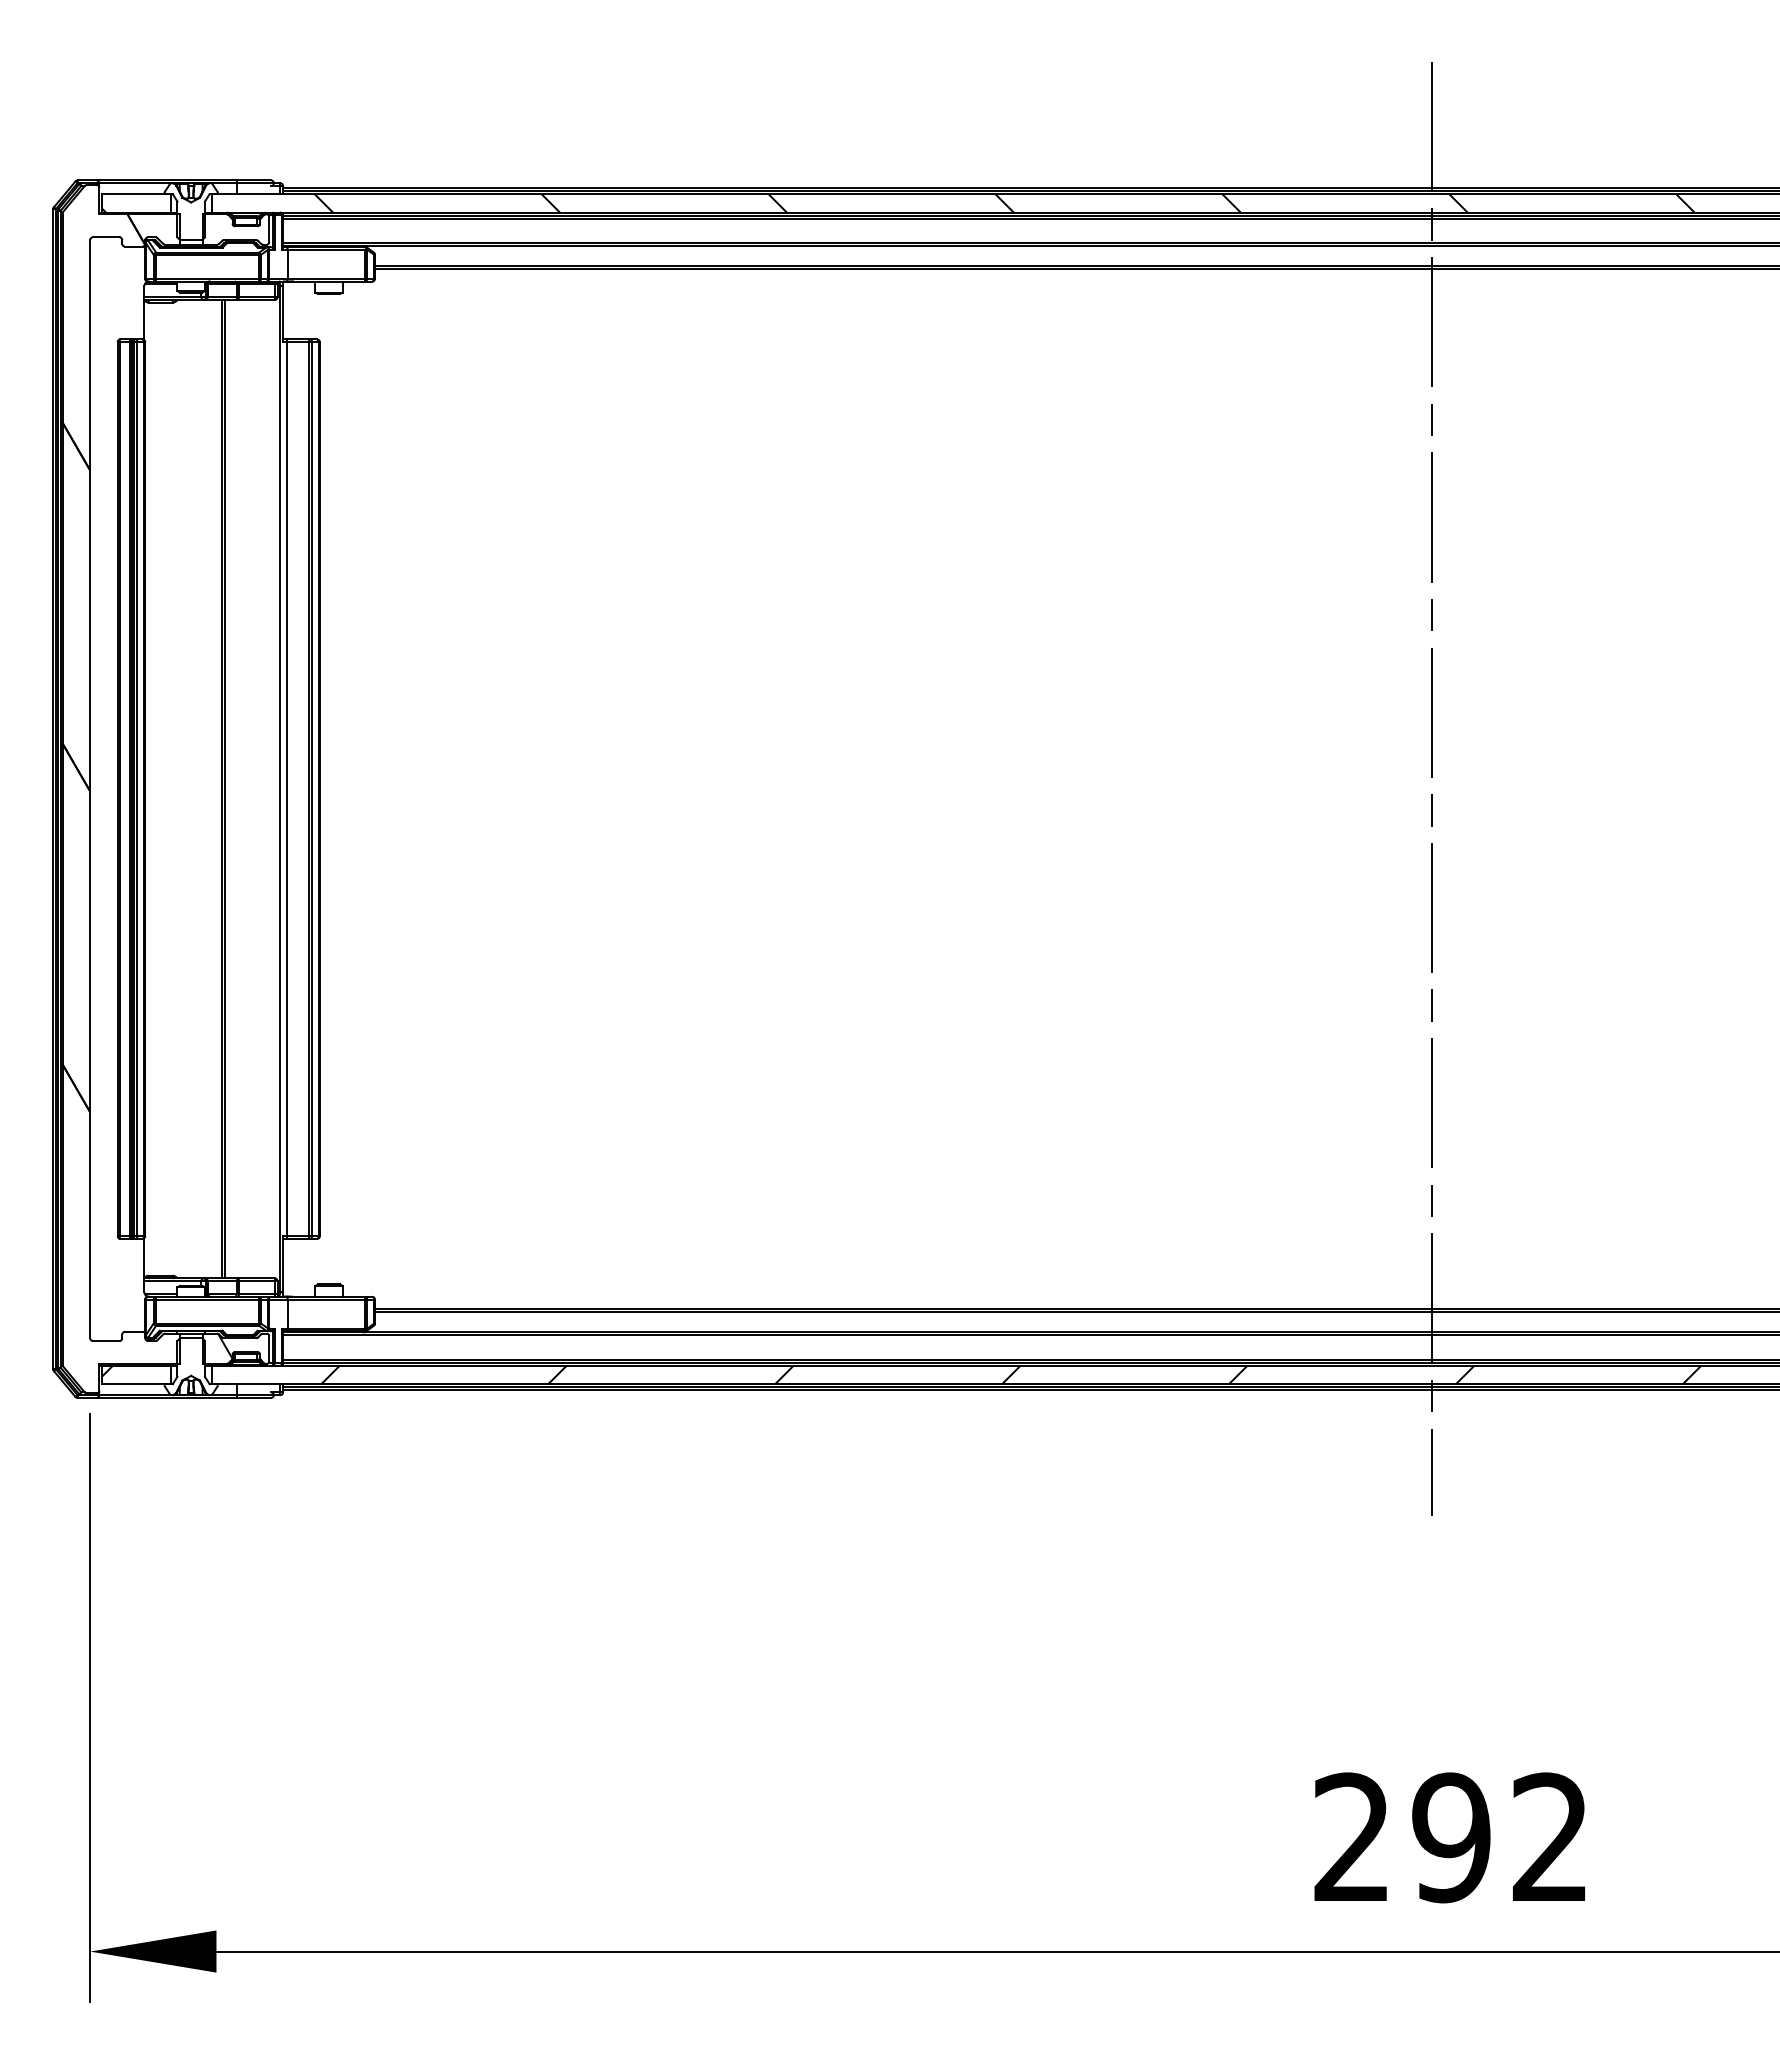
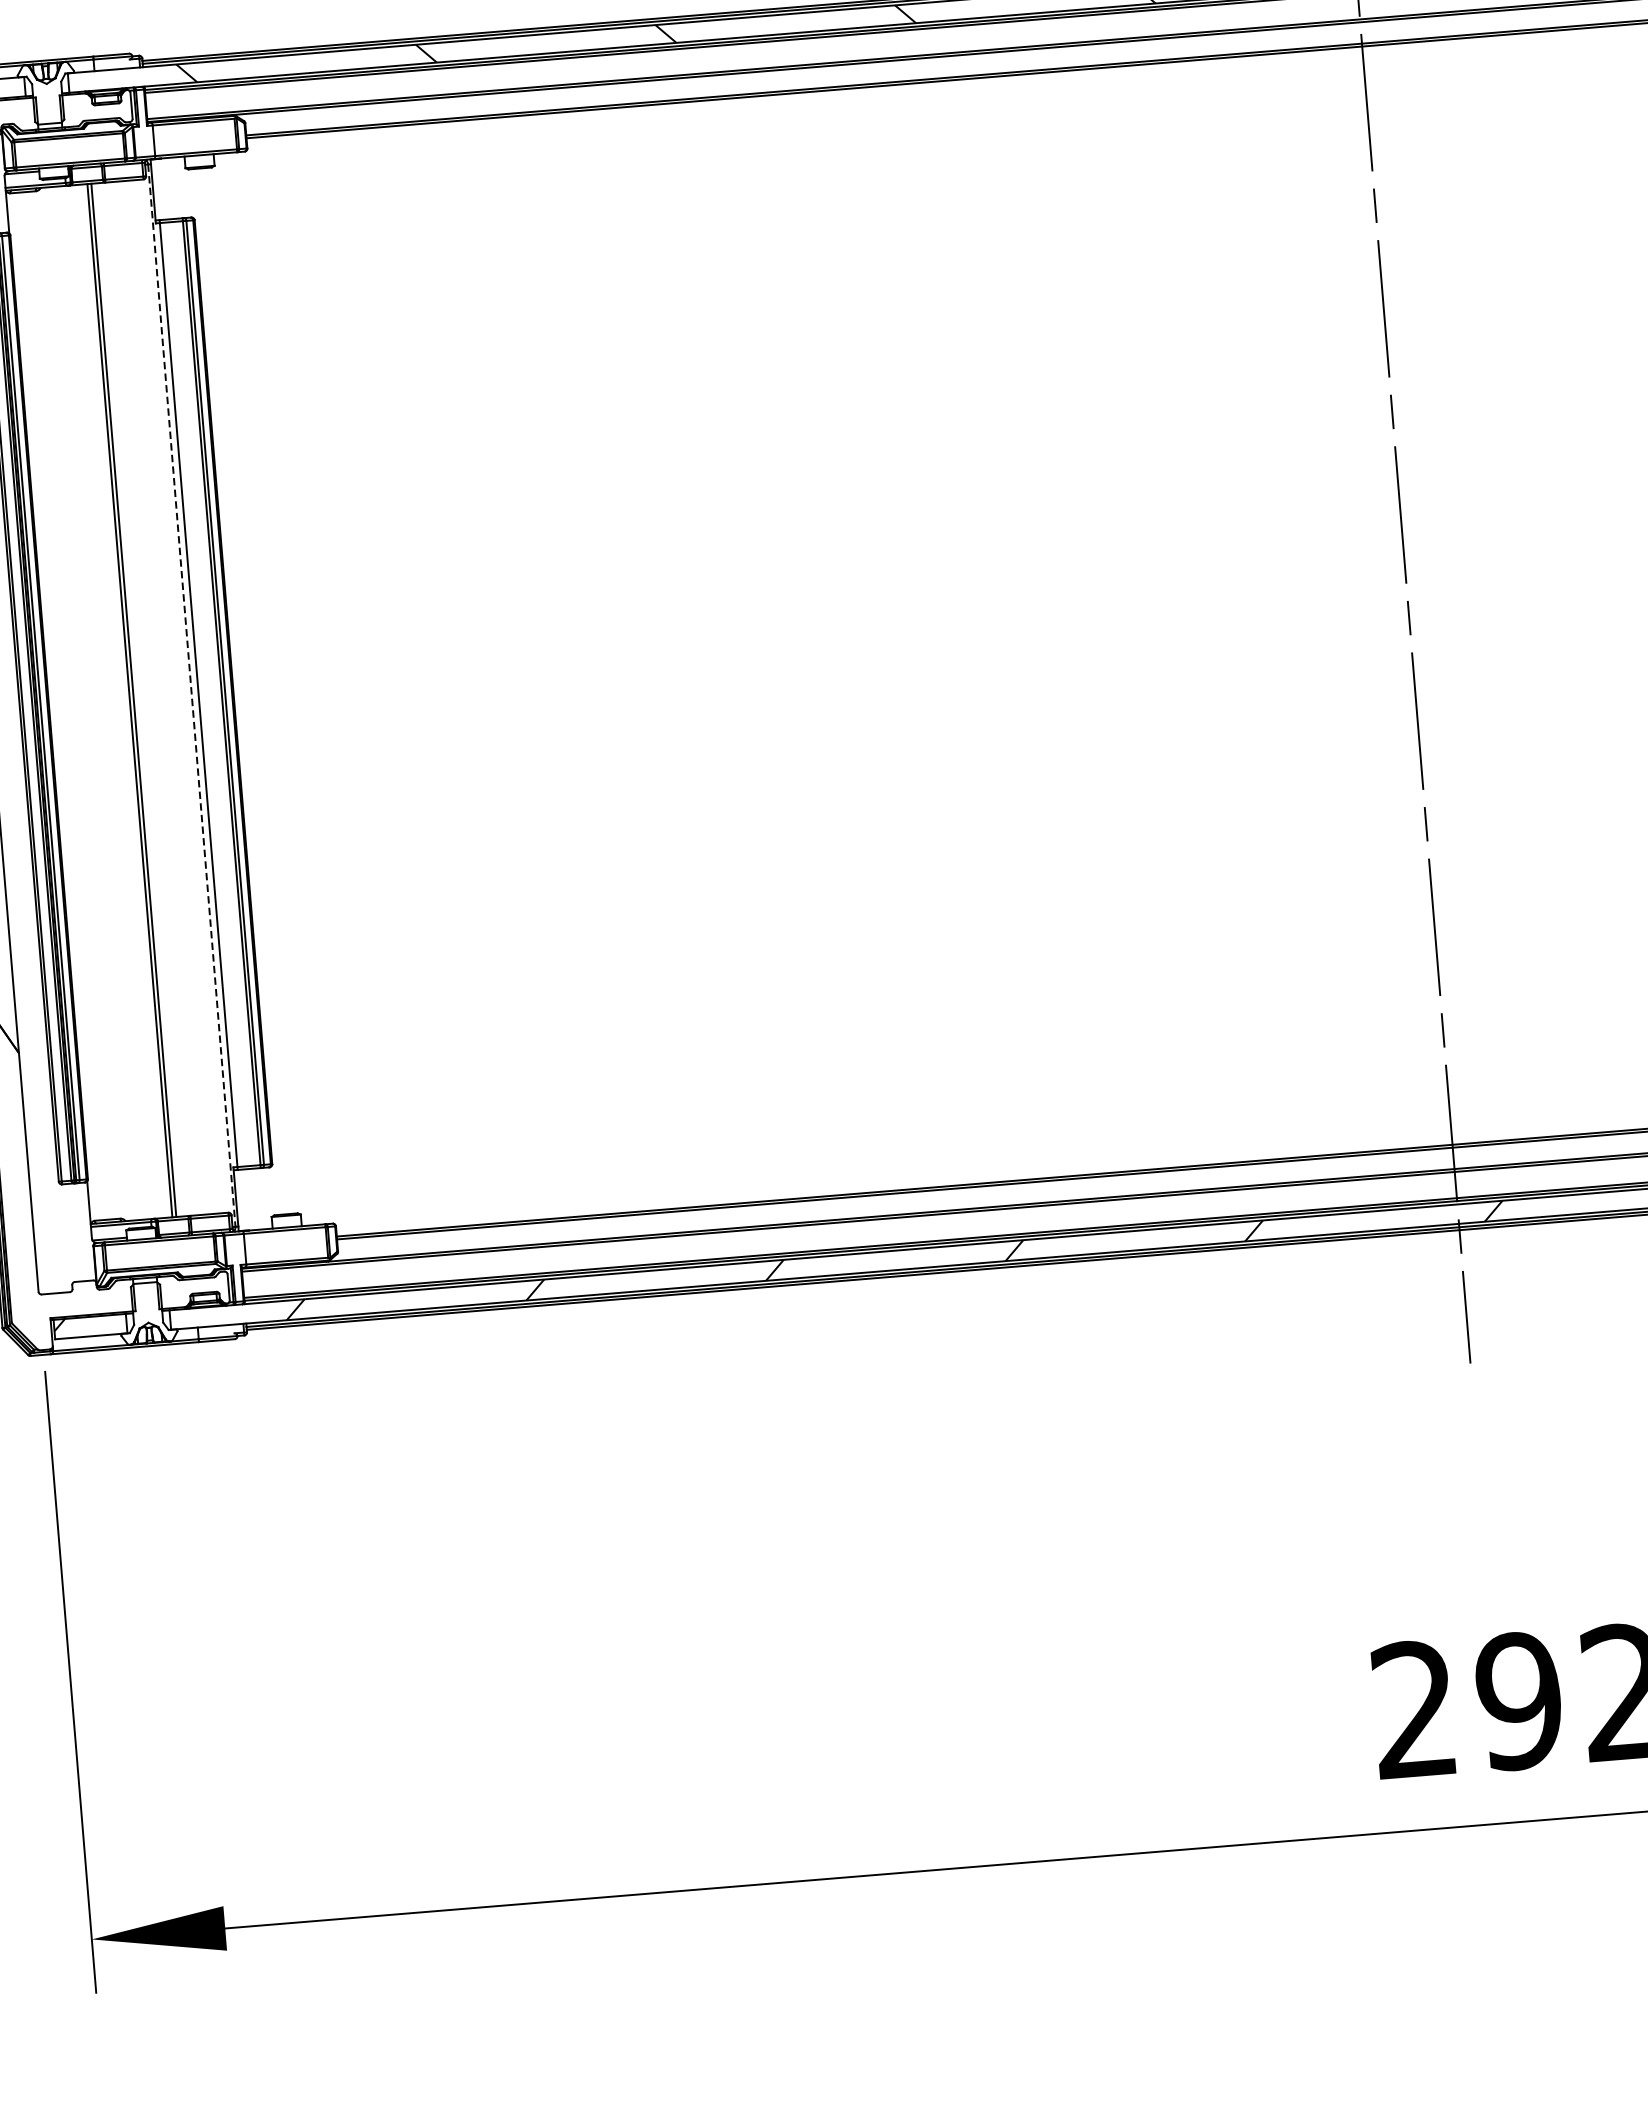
line: (280, 789) -> (191, 695), solid -> dashed
hatch: (225, 1345) -> (182, 1287), removed

